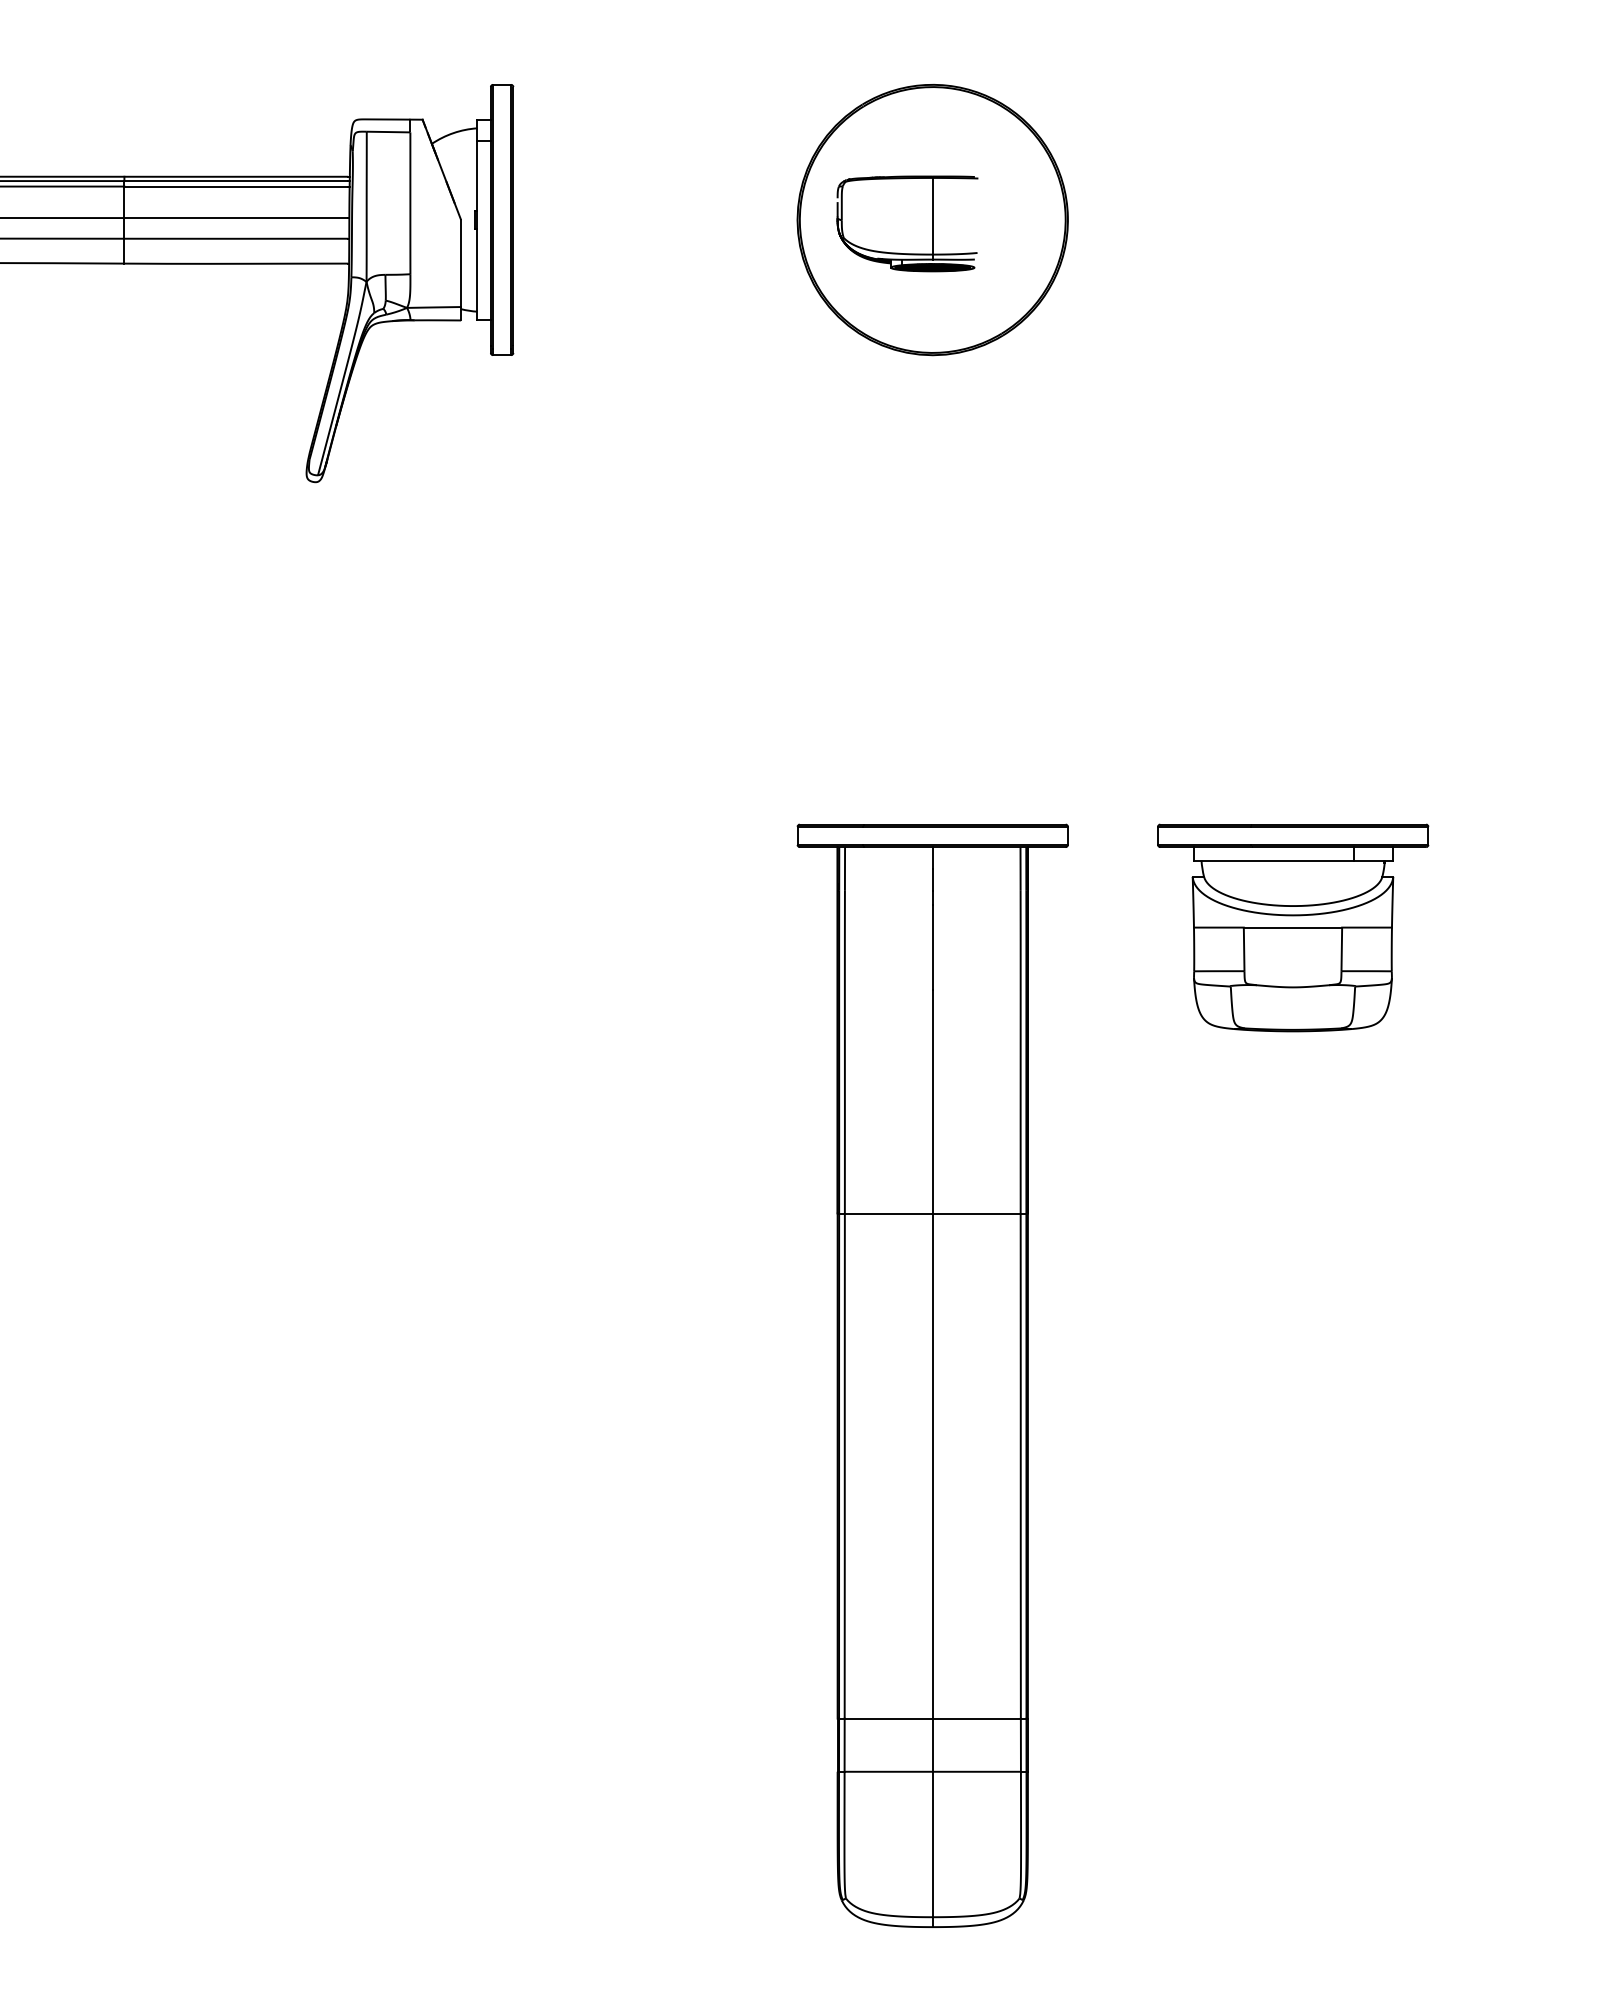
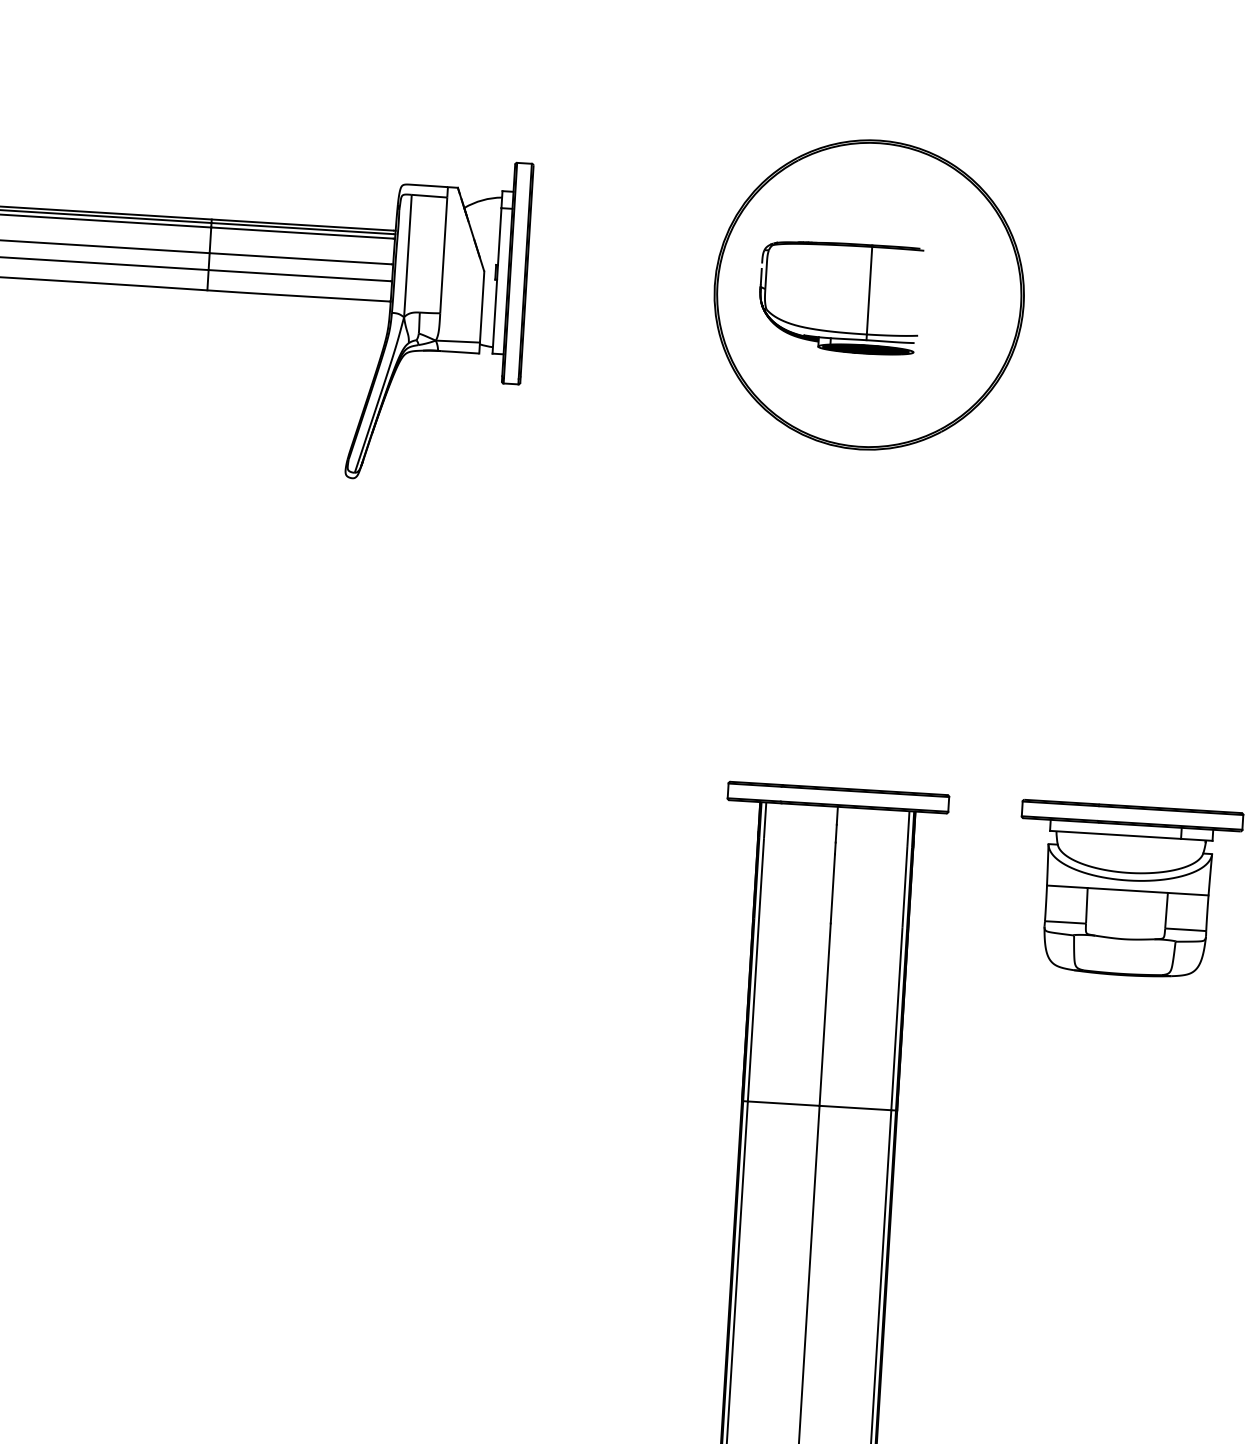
part: (932, 220) -> (868, 295), size x1.4

